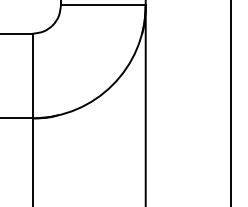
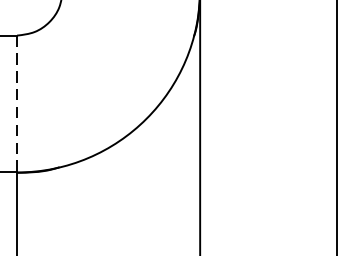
line: (32, 76) -> (16, 104), solid -> dashed

